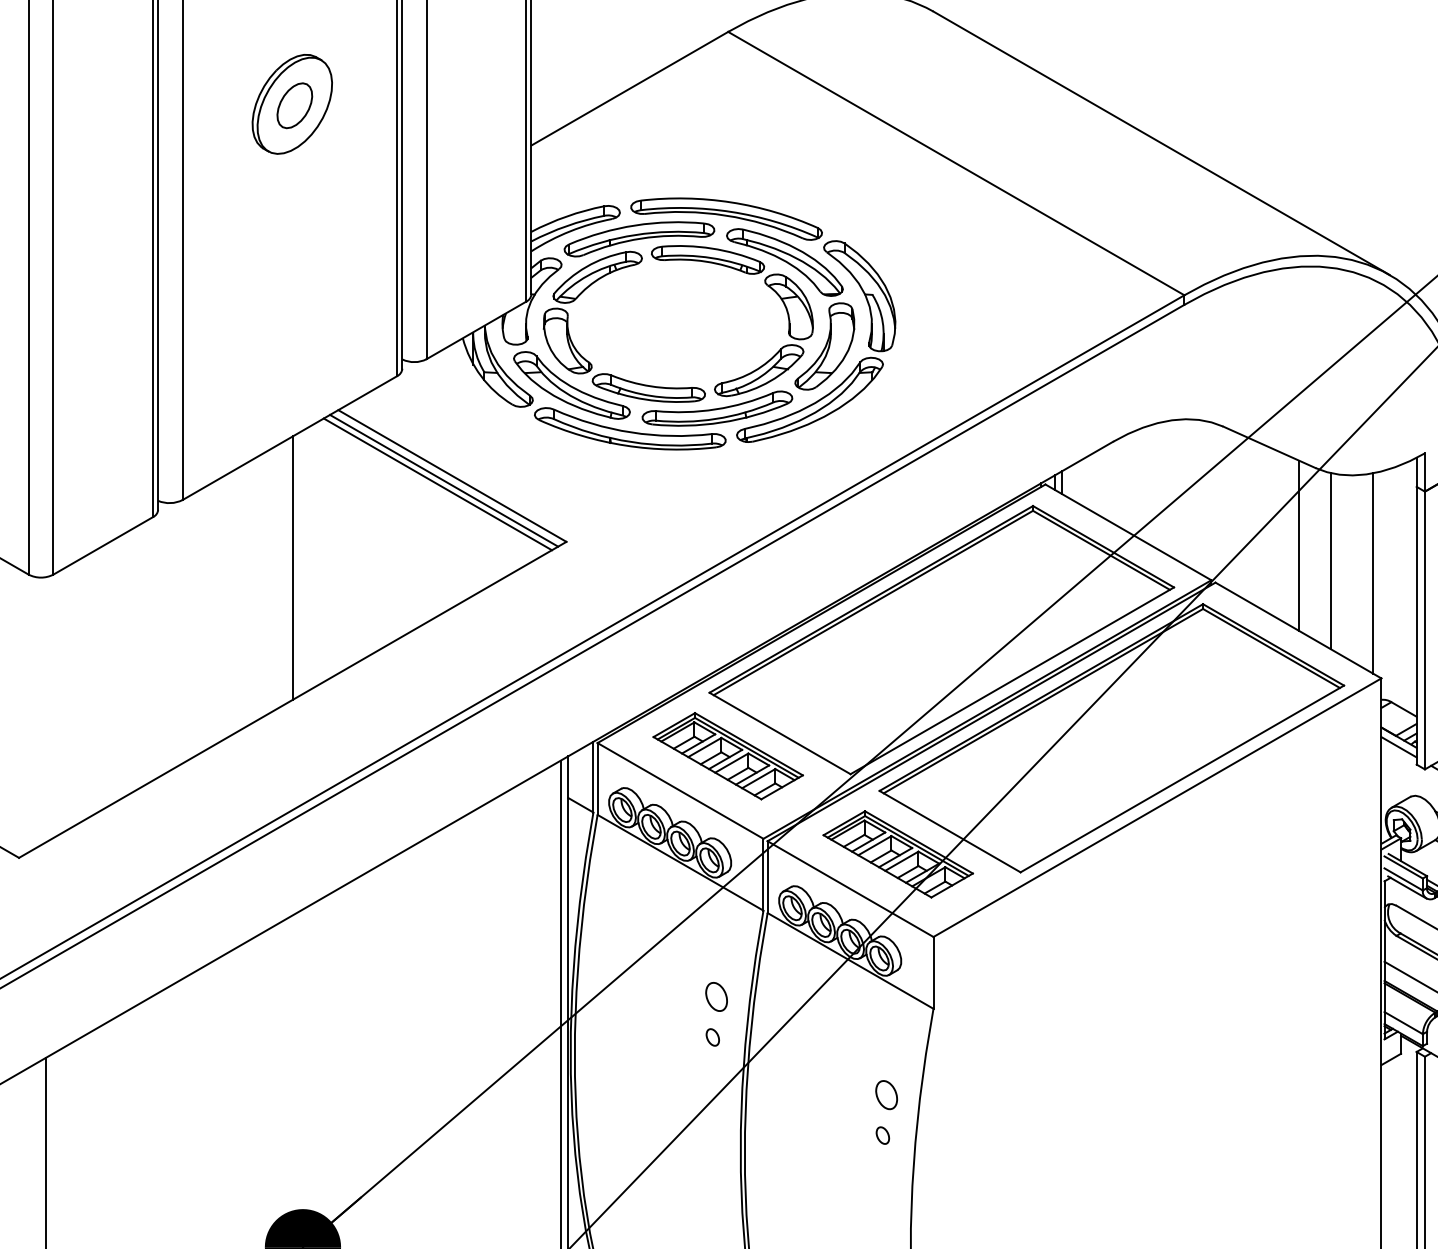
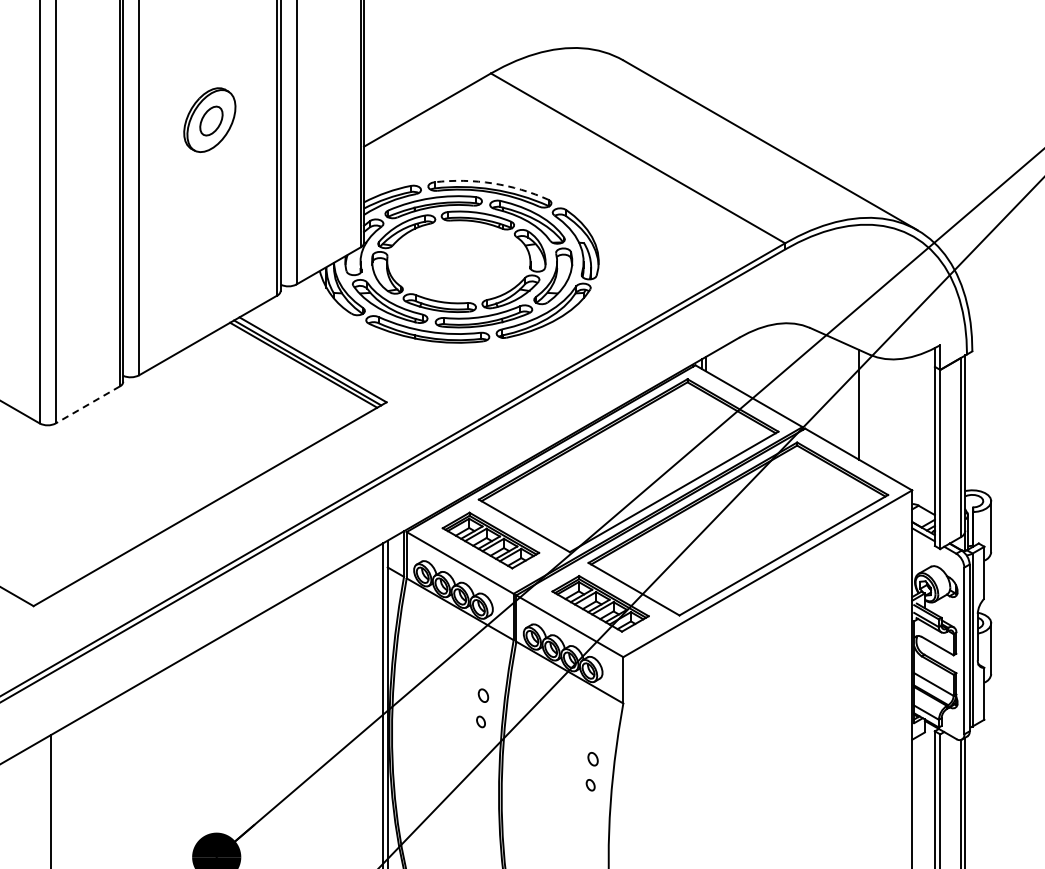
arc: (730, 202) -> (492, 183), solid -> dashed
line: (102, 546) -> (87, 405), solid -> dashed
line: (1330, 560) -> (879, 414), removed
line: (293, 568) -> (210, 419), removed
line: (1372, 573) -> (906, 422), removed
part: (716, 996) -> (483, 695), size x0.7
part: (885, 1095) -> (592, 759), size x0.7

